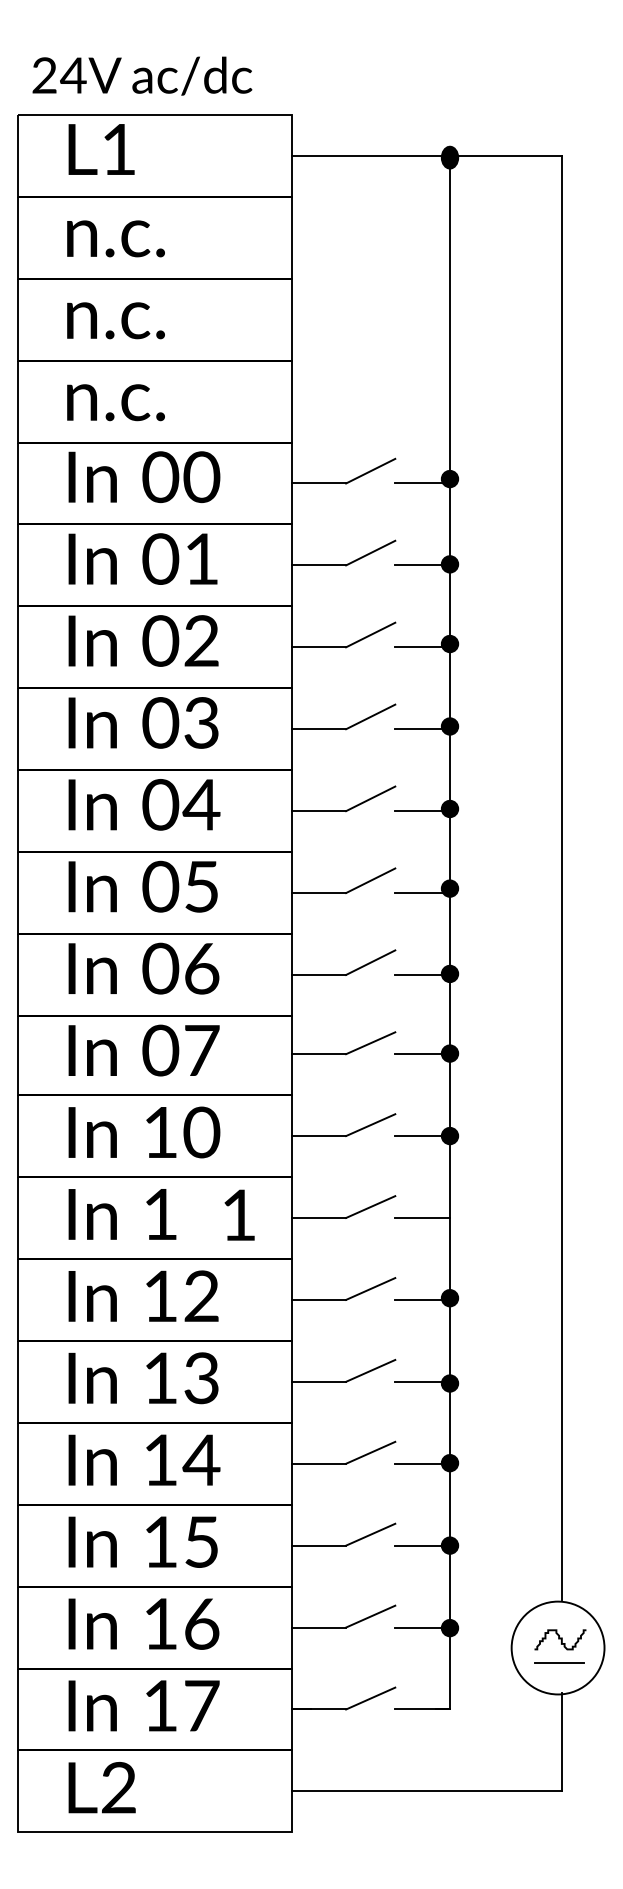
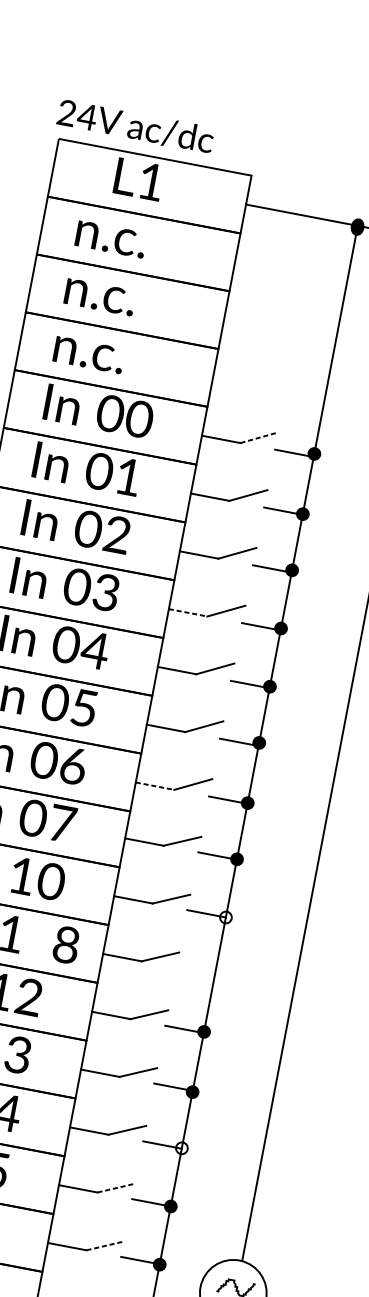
text: (142, 75) -> (135, 126), moved
text: (101, 149) -> (138, 179), moved
line: (371, 470) -> (260, 437), solid -> dashed
line: (319, 729) -> (188, 613), solid -> dashed
line: (319, 974) -> (155, 785), solid -> dashed
fill: (449, 1135) -> (225, 917), removed
text: (239, 1215) -> (66, 945), 1 -> 8
line: (422, 1217) -> (195, 971), removed
fill: (449, 1462) -> (181, 1147), removed
line: (370, 1534) -> (116, 1187), solid -> dashed
line: (370, 1616) -> (105, 1245), solid -> dashed

